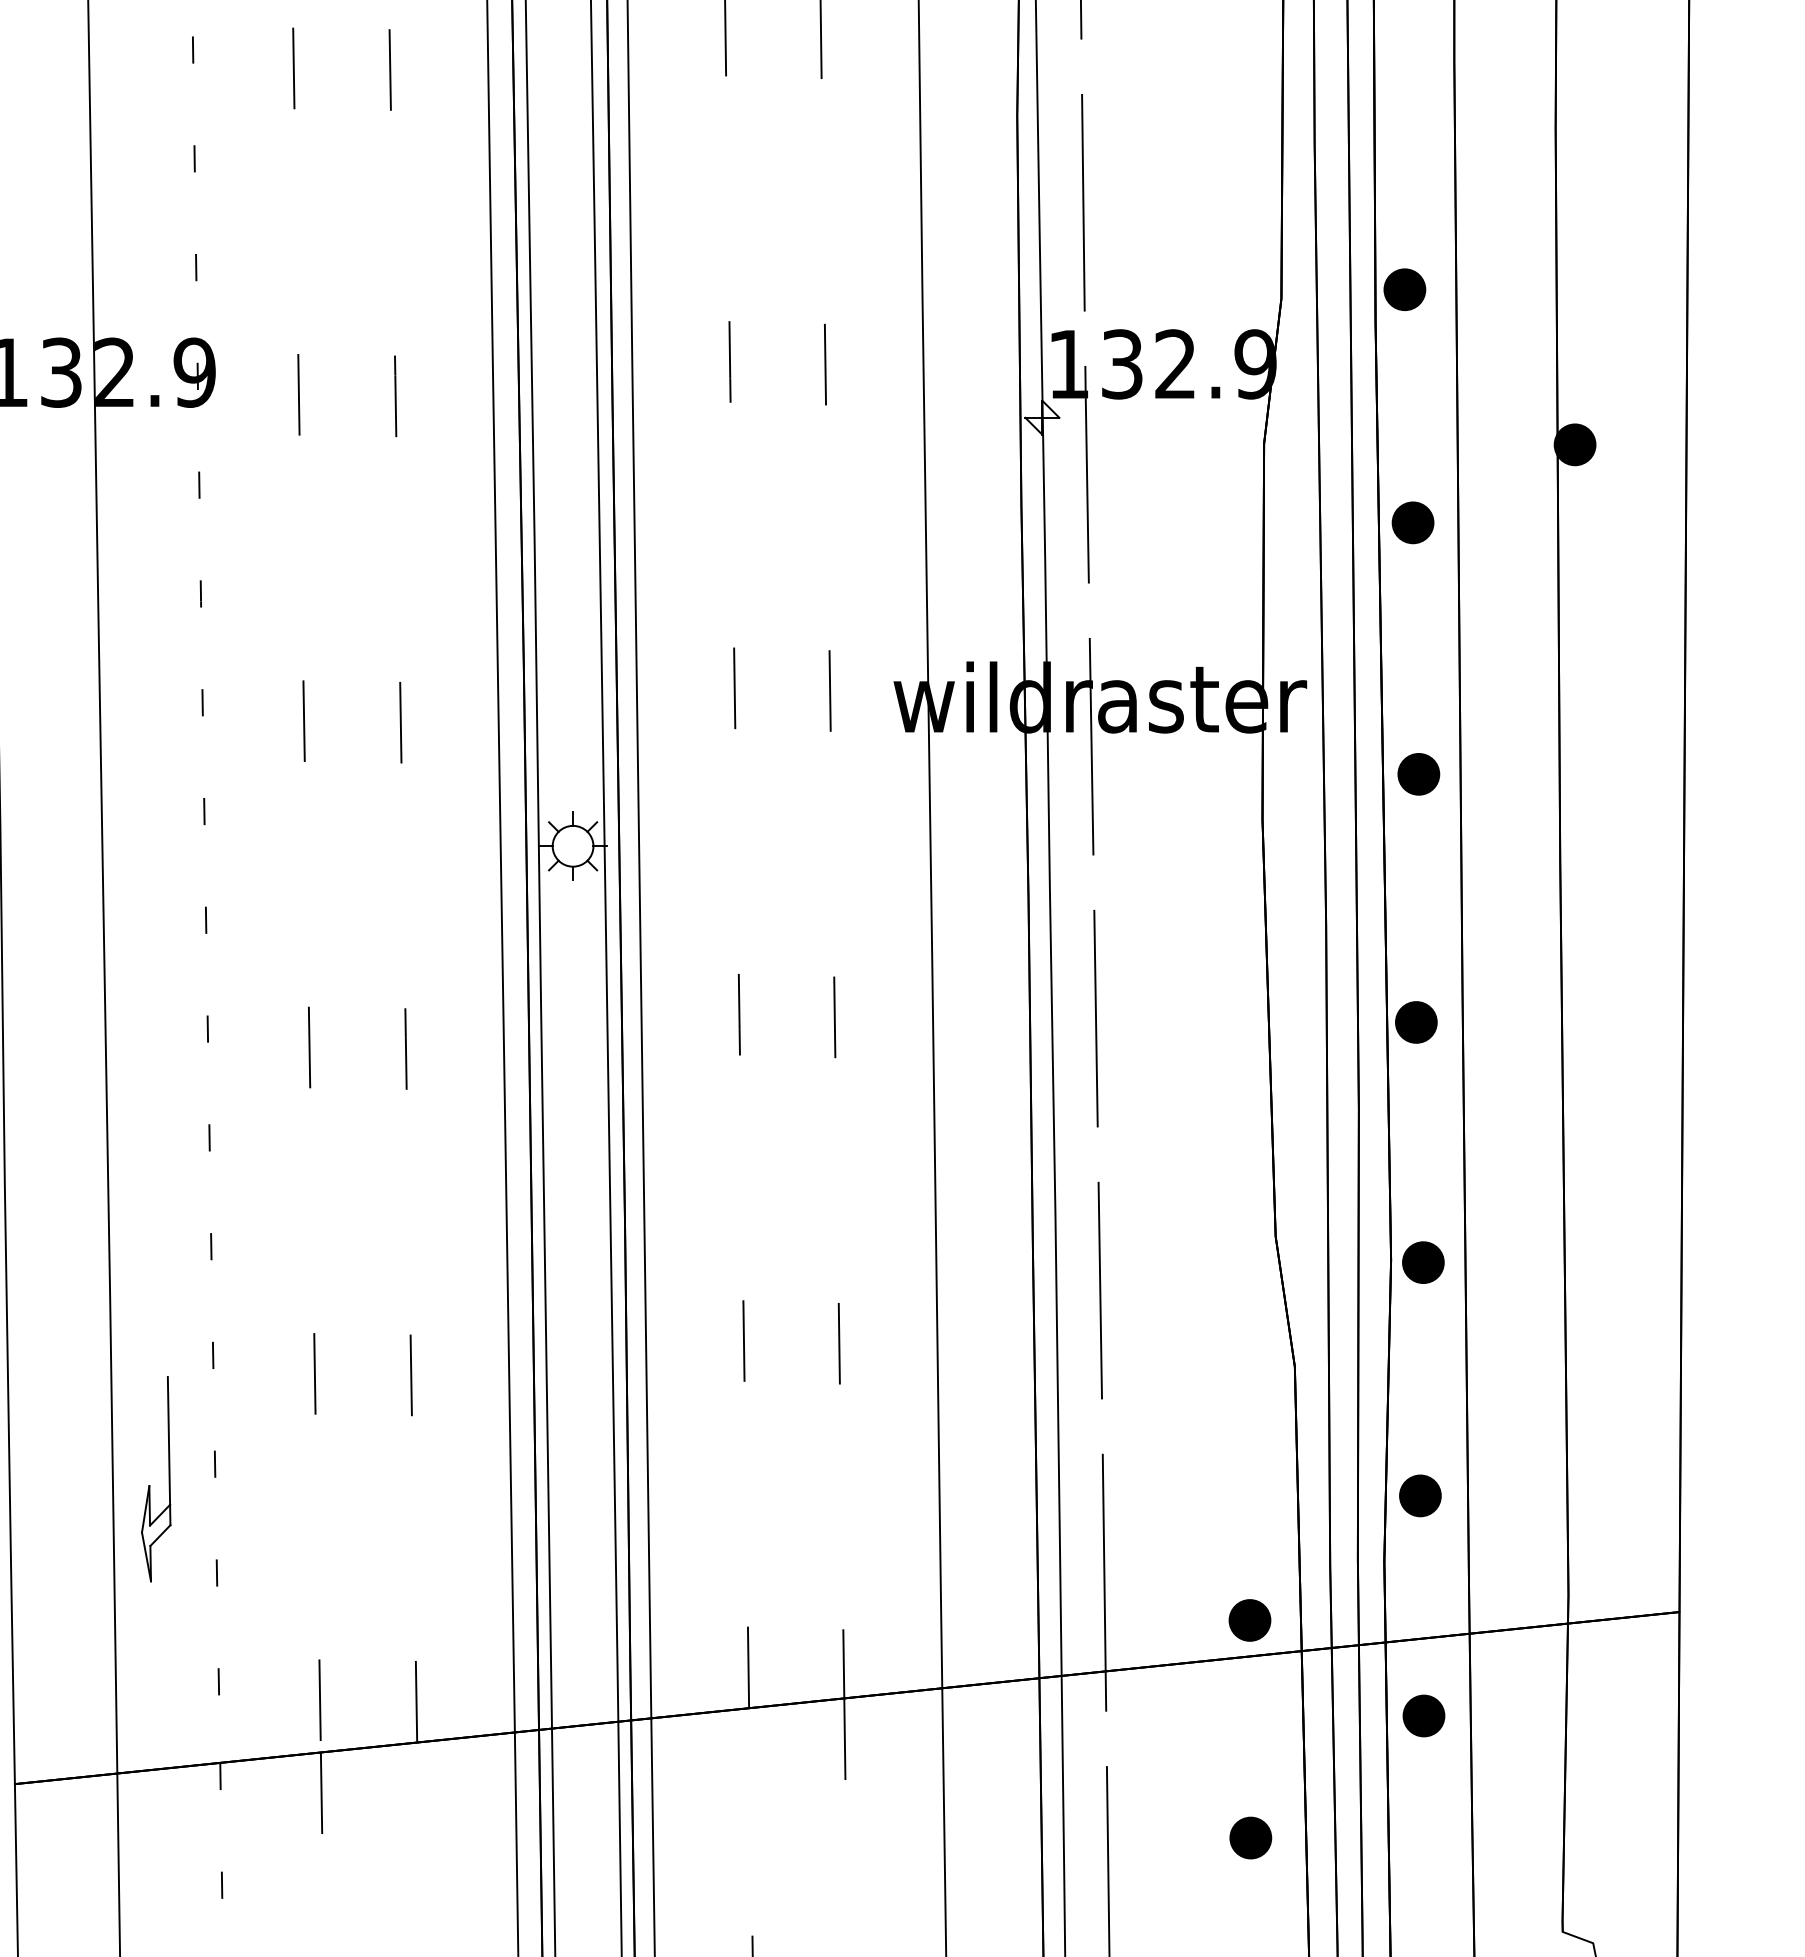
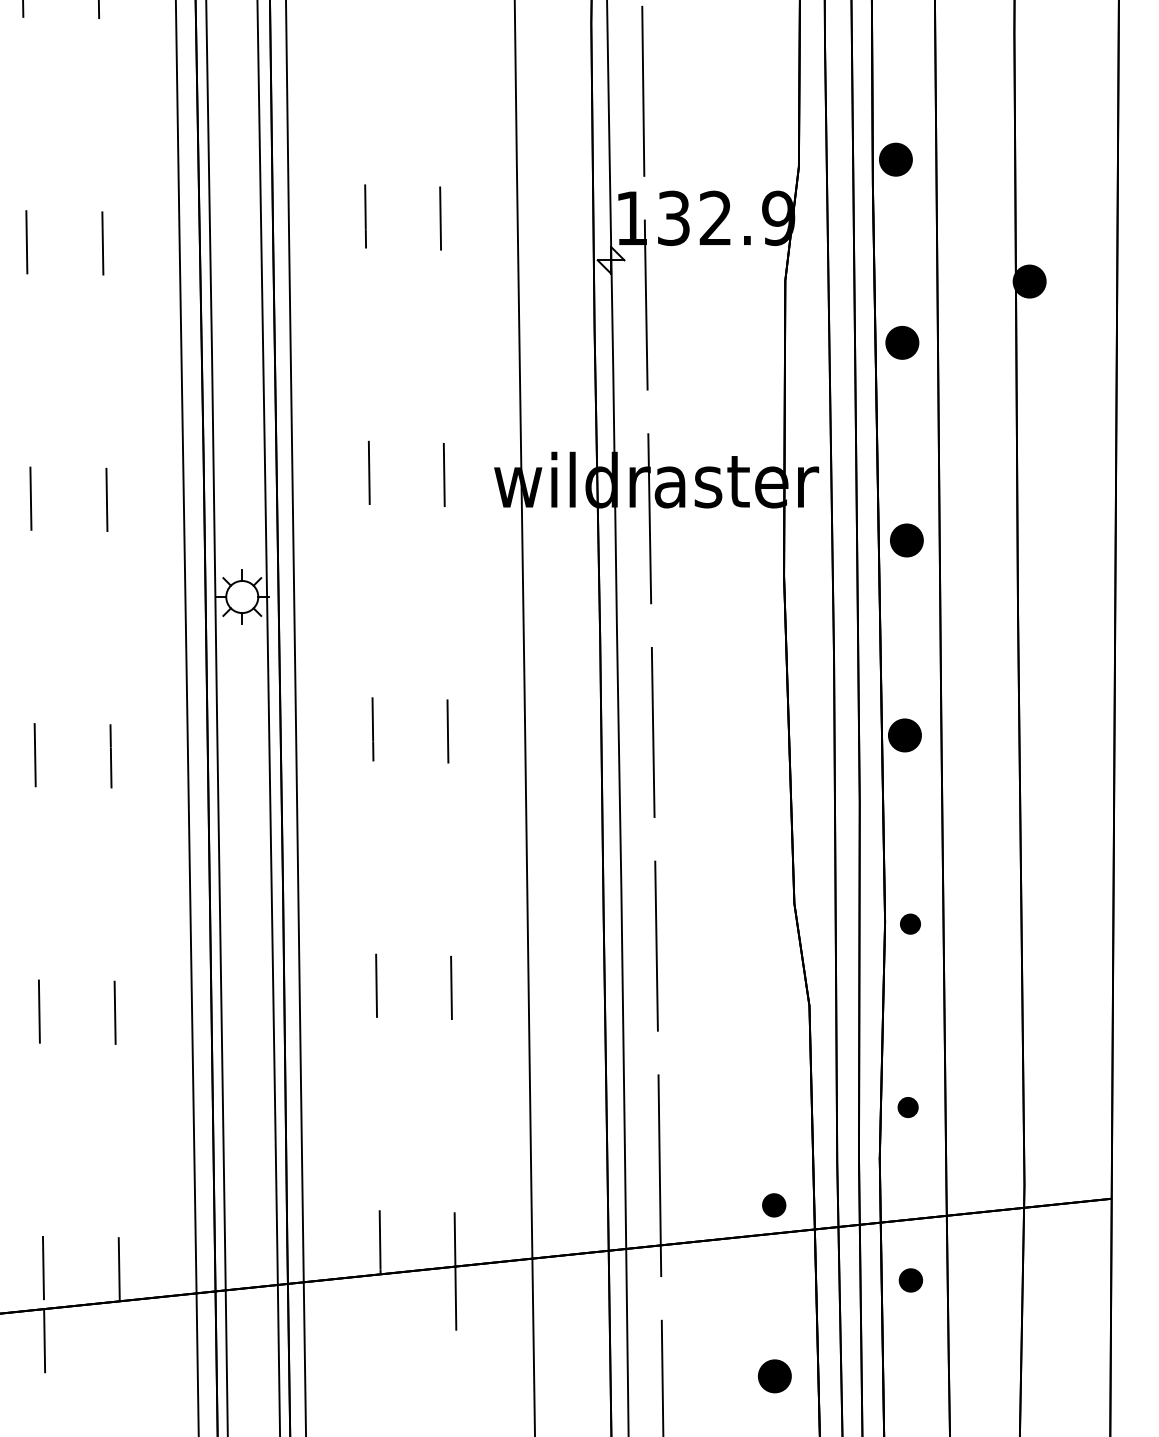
part: (1423, 1262) -> (910, 924), size x0.6
part: (1420, 1495) -> (908, 1107), size x0.6
part: (1249, 1620) -> (773, 1205), size x0.7
part: (1423, 1715) -> (910, 1280), size x0.7

